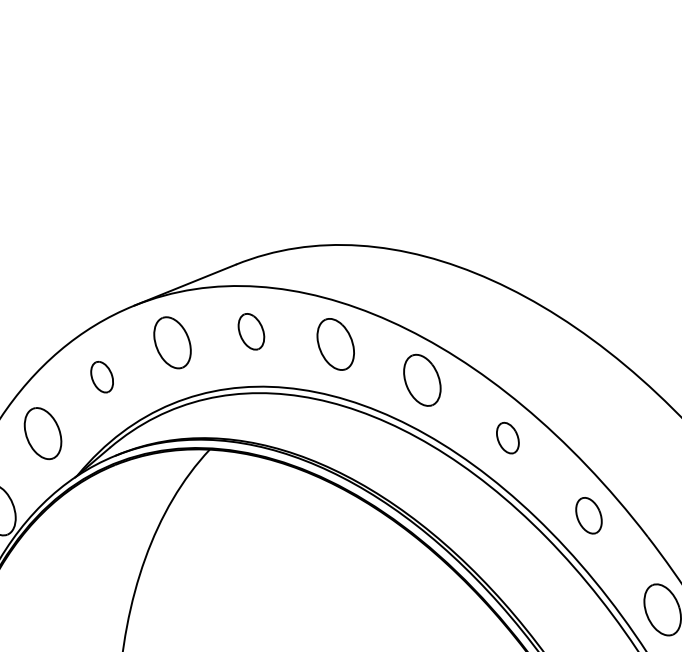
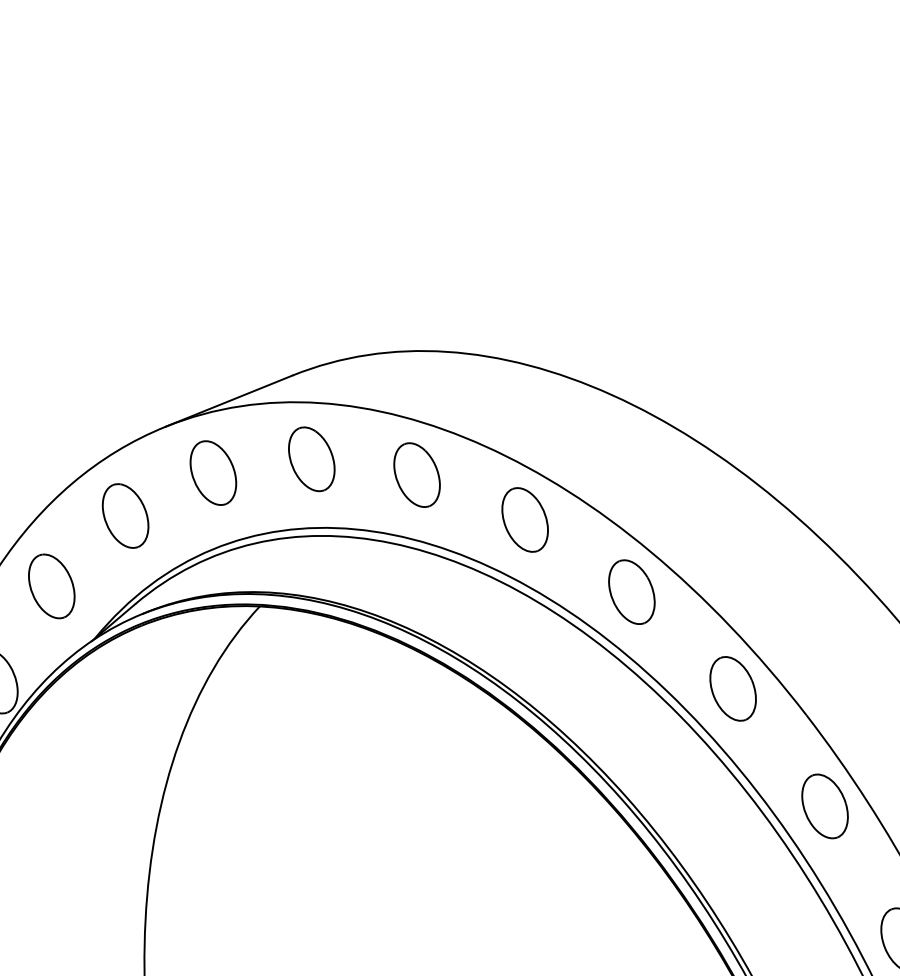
part: (251, 331) -> (311, 459), size x1.43
part: (102, 376) -> (125, 515), size x1.67
part: (507, 437) -> (631, 591), size x1.67
part: (588, 515) -> (732, 688), size x1.43

